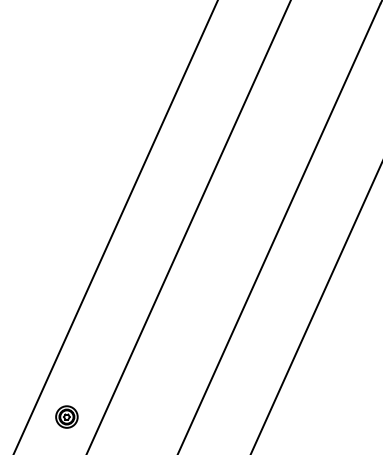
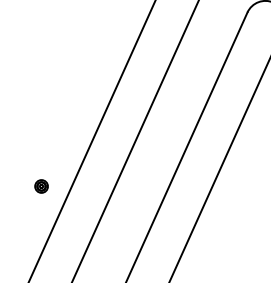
part: (66, 417) -> (41, 186), moved

